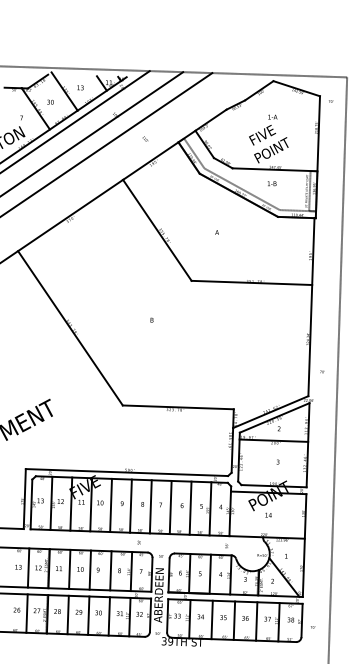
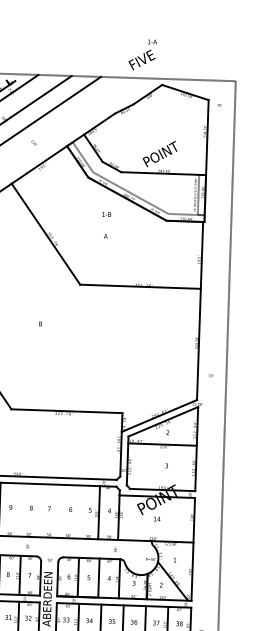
text: (263, 129) -> (143, 54), moved
text: (272, 183) -> (107, 214), moved
line: (130, 505) -> (19, 509), removed
line: (150, 506) -> (39, 510), removed
line: (170, 507) -> (59, 511), removed
line: (190, 507) -> (79, 511), removed

